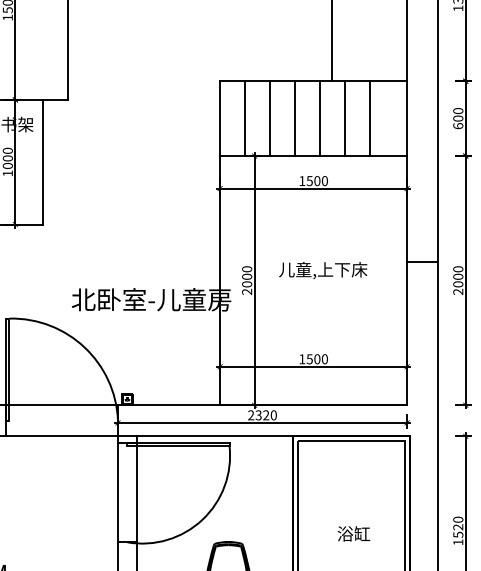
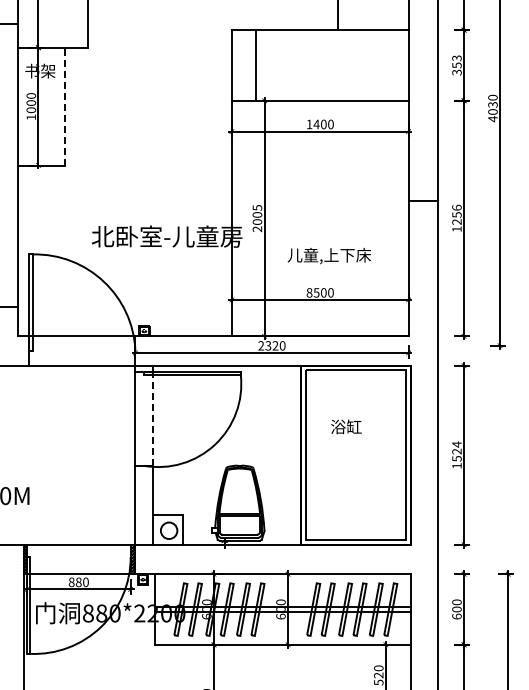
line: (270, 118) -> (279, 65), removed
line: (294, 118) -> (302, 65), removed
line: (320, 118) -> (326, 65), removed
line: (344, 118) -> (349, 65), removed
line: (369, 118) -> (373, 65), removed
text: (457, 118) -> (456, 65), 600 -> 353
line: (42, 162) -> (64, 106), solid -> dashed
text: (309, 181) -> (316, 124), 1500 -> 1400
text: (246, 268) -> (256, 207), 2000 -> 2005
text: (322, 271) -> (328, 256), moved
text: (457, 280) -> (456, 218), 2000 -> 1256
text: (302, 358) -> (309, 292), 1500 -> 8500
line: (137, 492) -> (153, 418), solid -> dashed
text: (457, 519) -> (456, 444), 1520 -> 1524
text: (354, 533) -> (346, 426), moved

